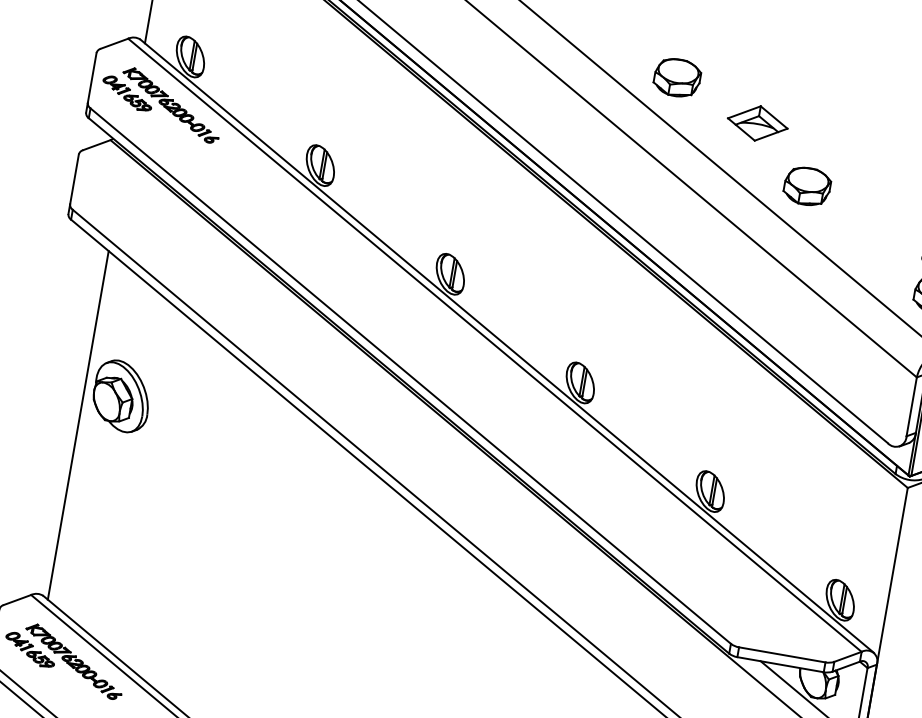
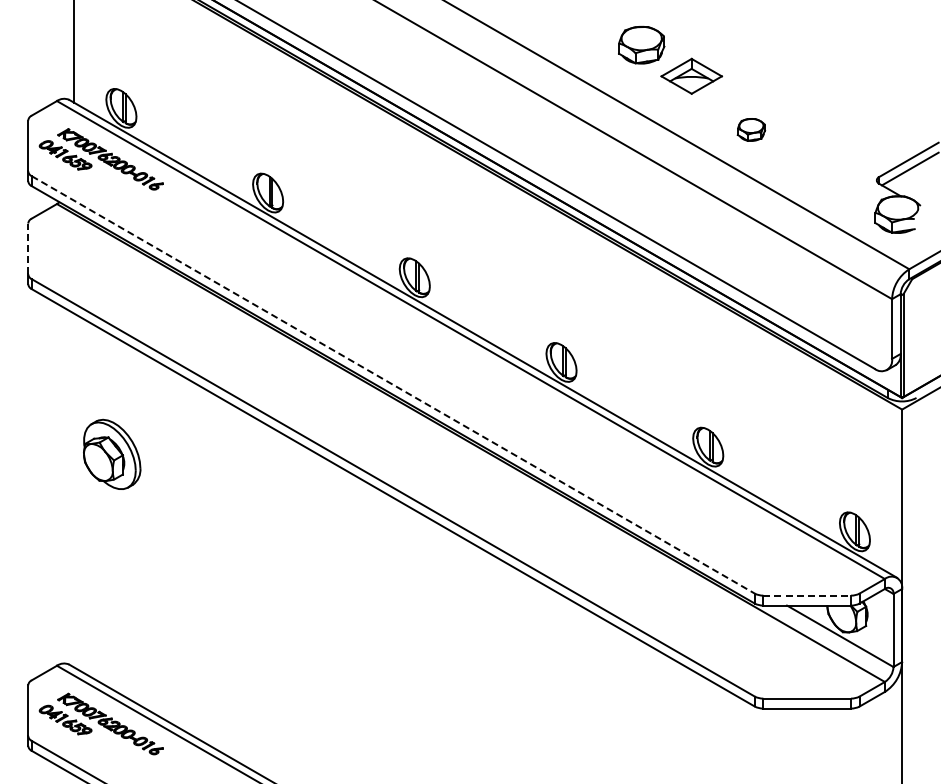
part: (677, 78) -> (641, 45), moved
line: (74, 179) -> (28, 248), solid -> dashed
part: (807, 186) -> (751, 129), size x0.6
line: (410, 376) -> (393, 385), solid -> dashed
line: (78, 425) -> (74, 490), removed
line: (782, 654) -> (807, 595), solid -> dashed

